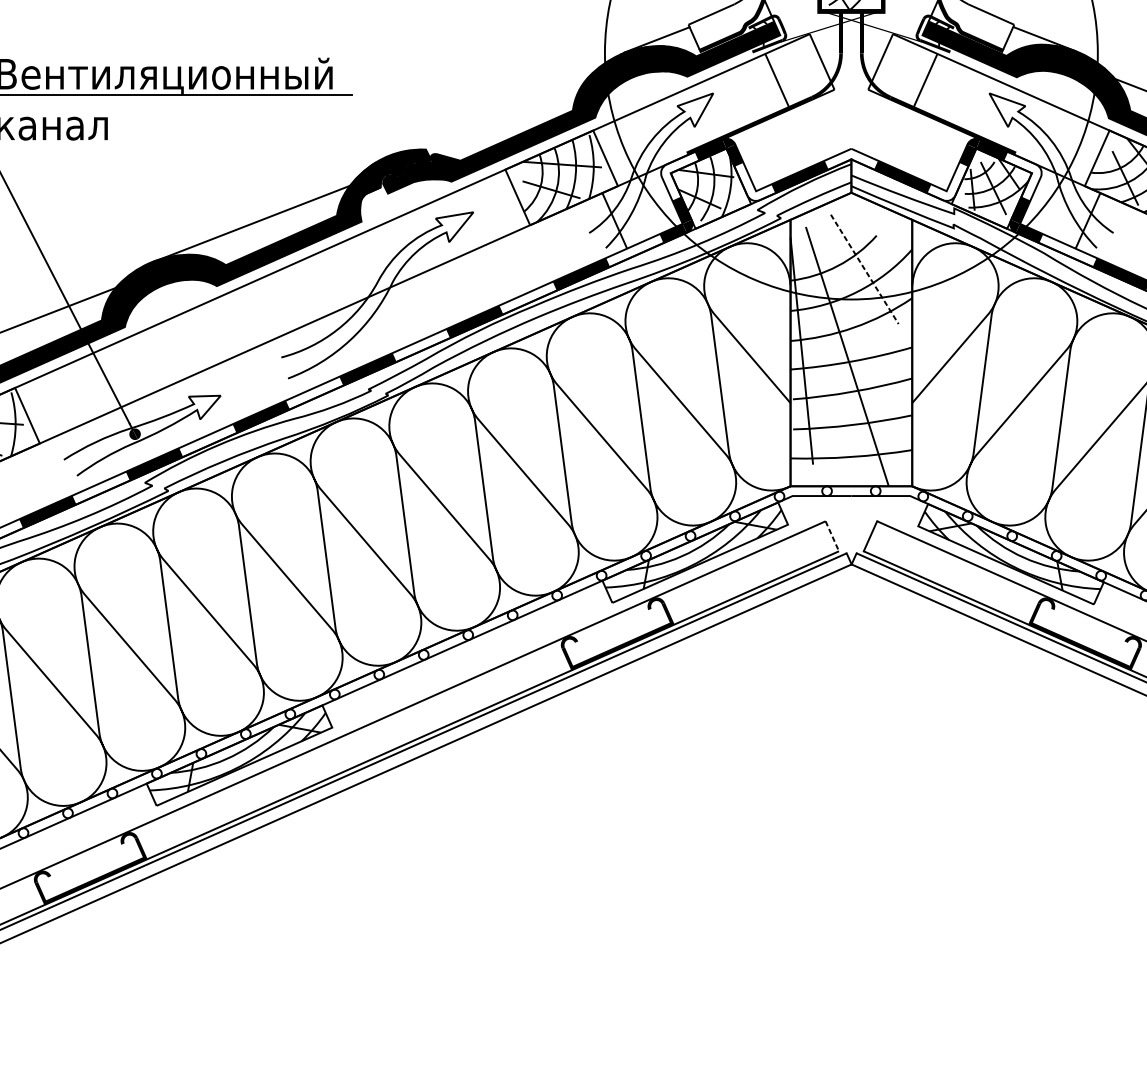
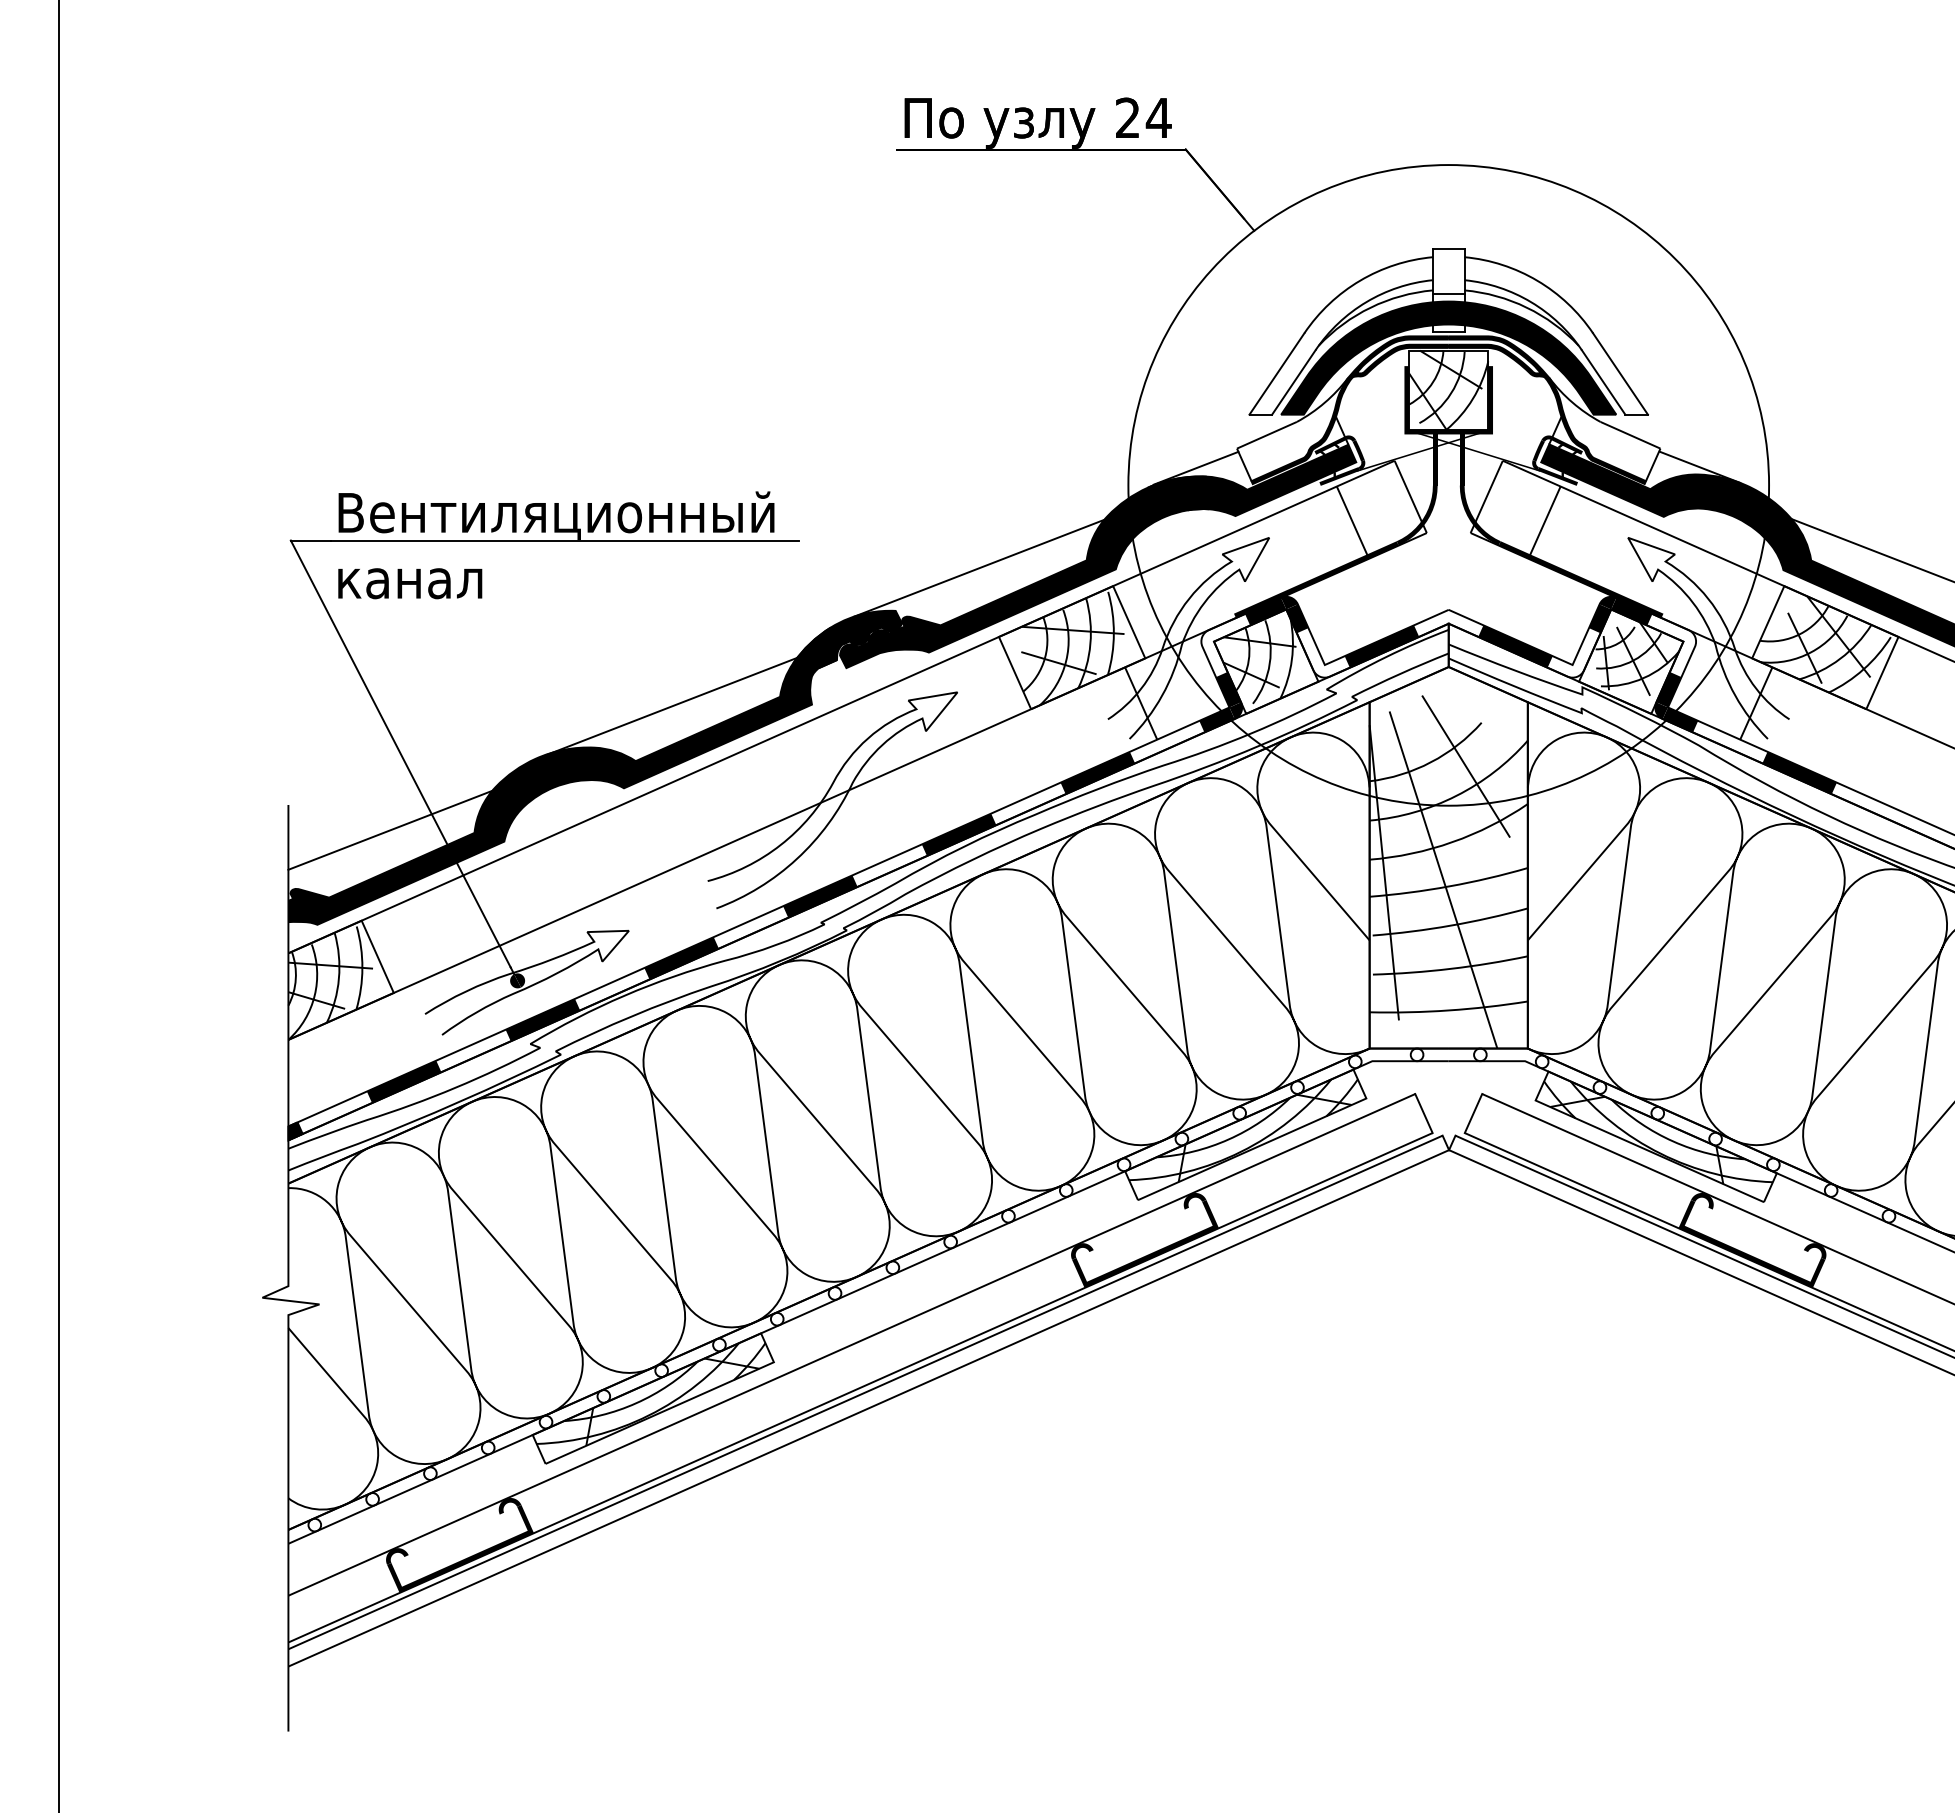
line: (490, 116) -> (979, 567), added
line: (865, 269) -> (1466, 766), dashed -> solid
line: (832, 537) -> (1424, 1114), dashed -> solid

